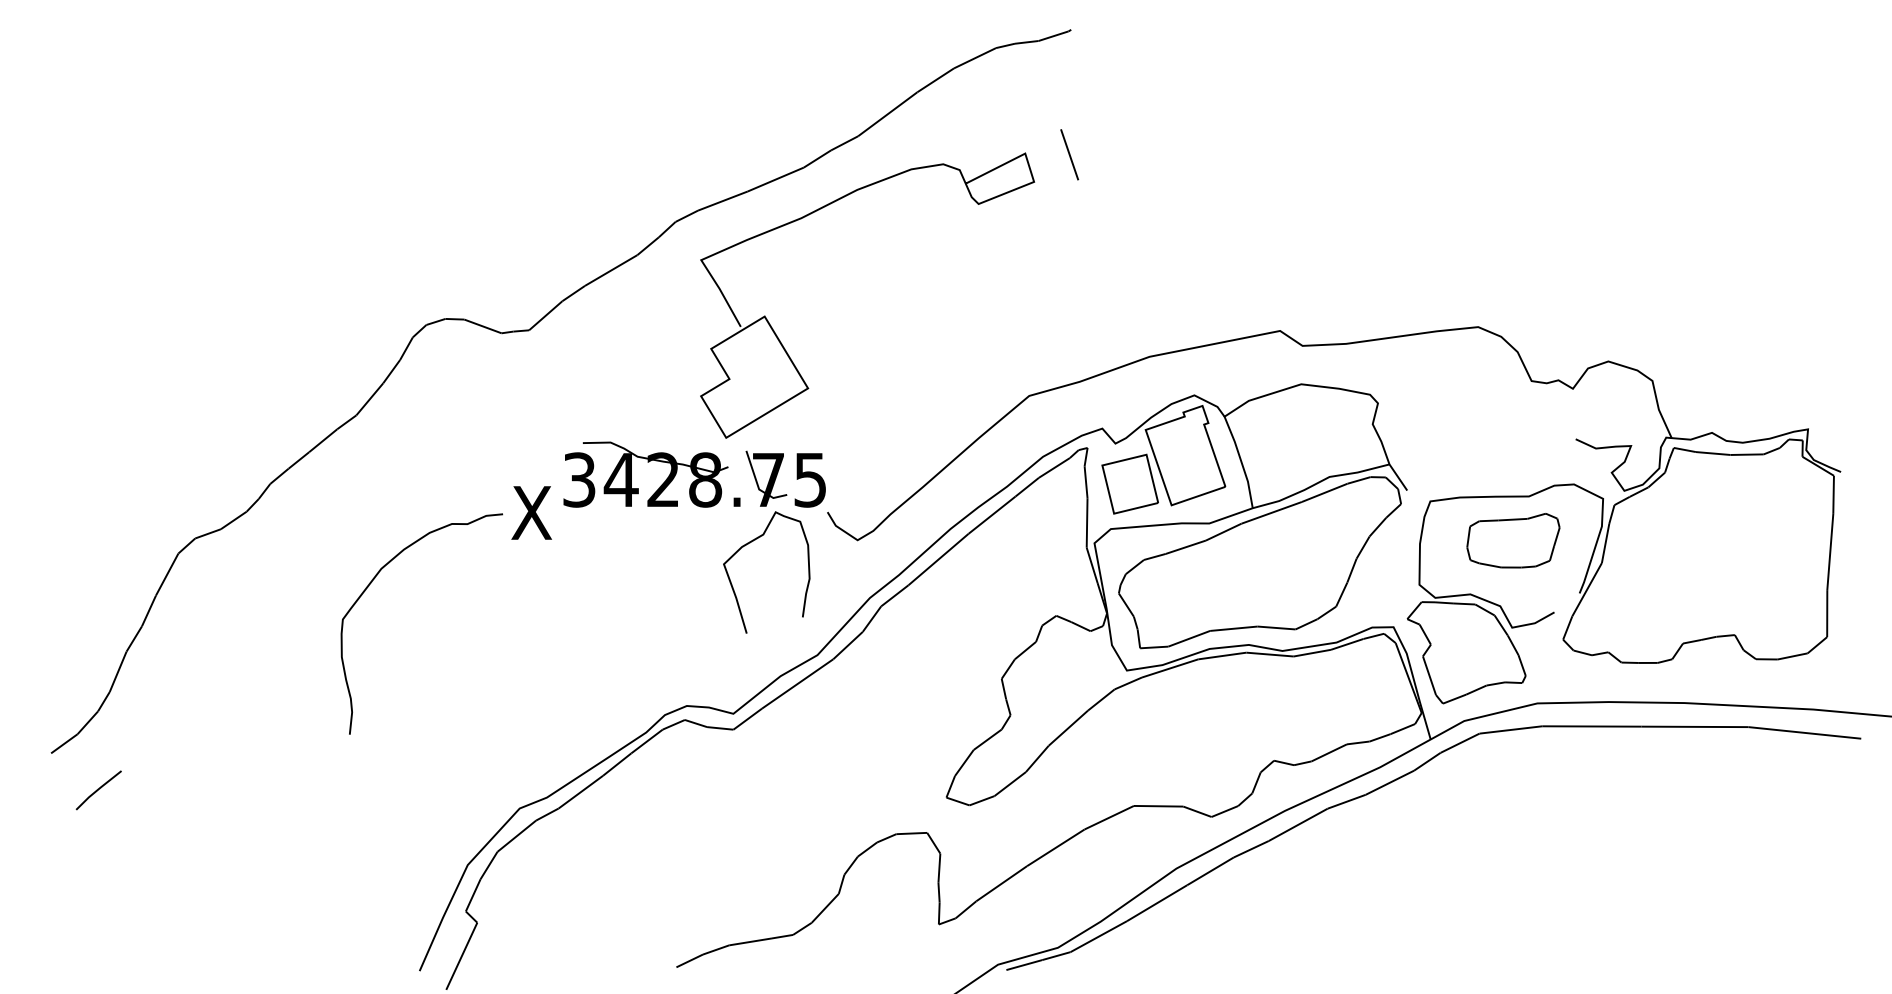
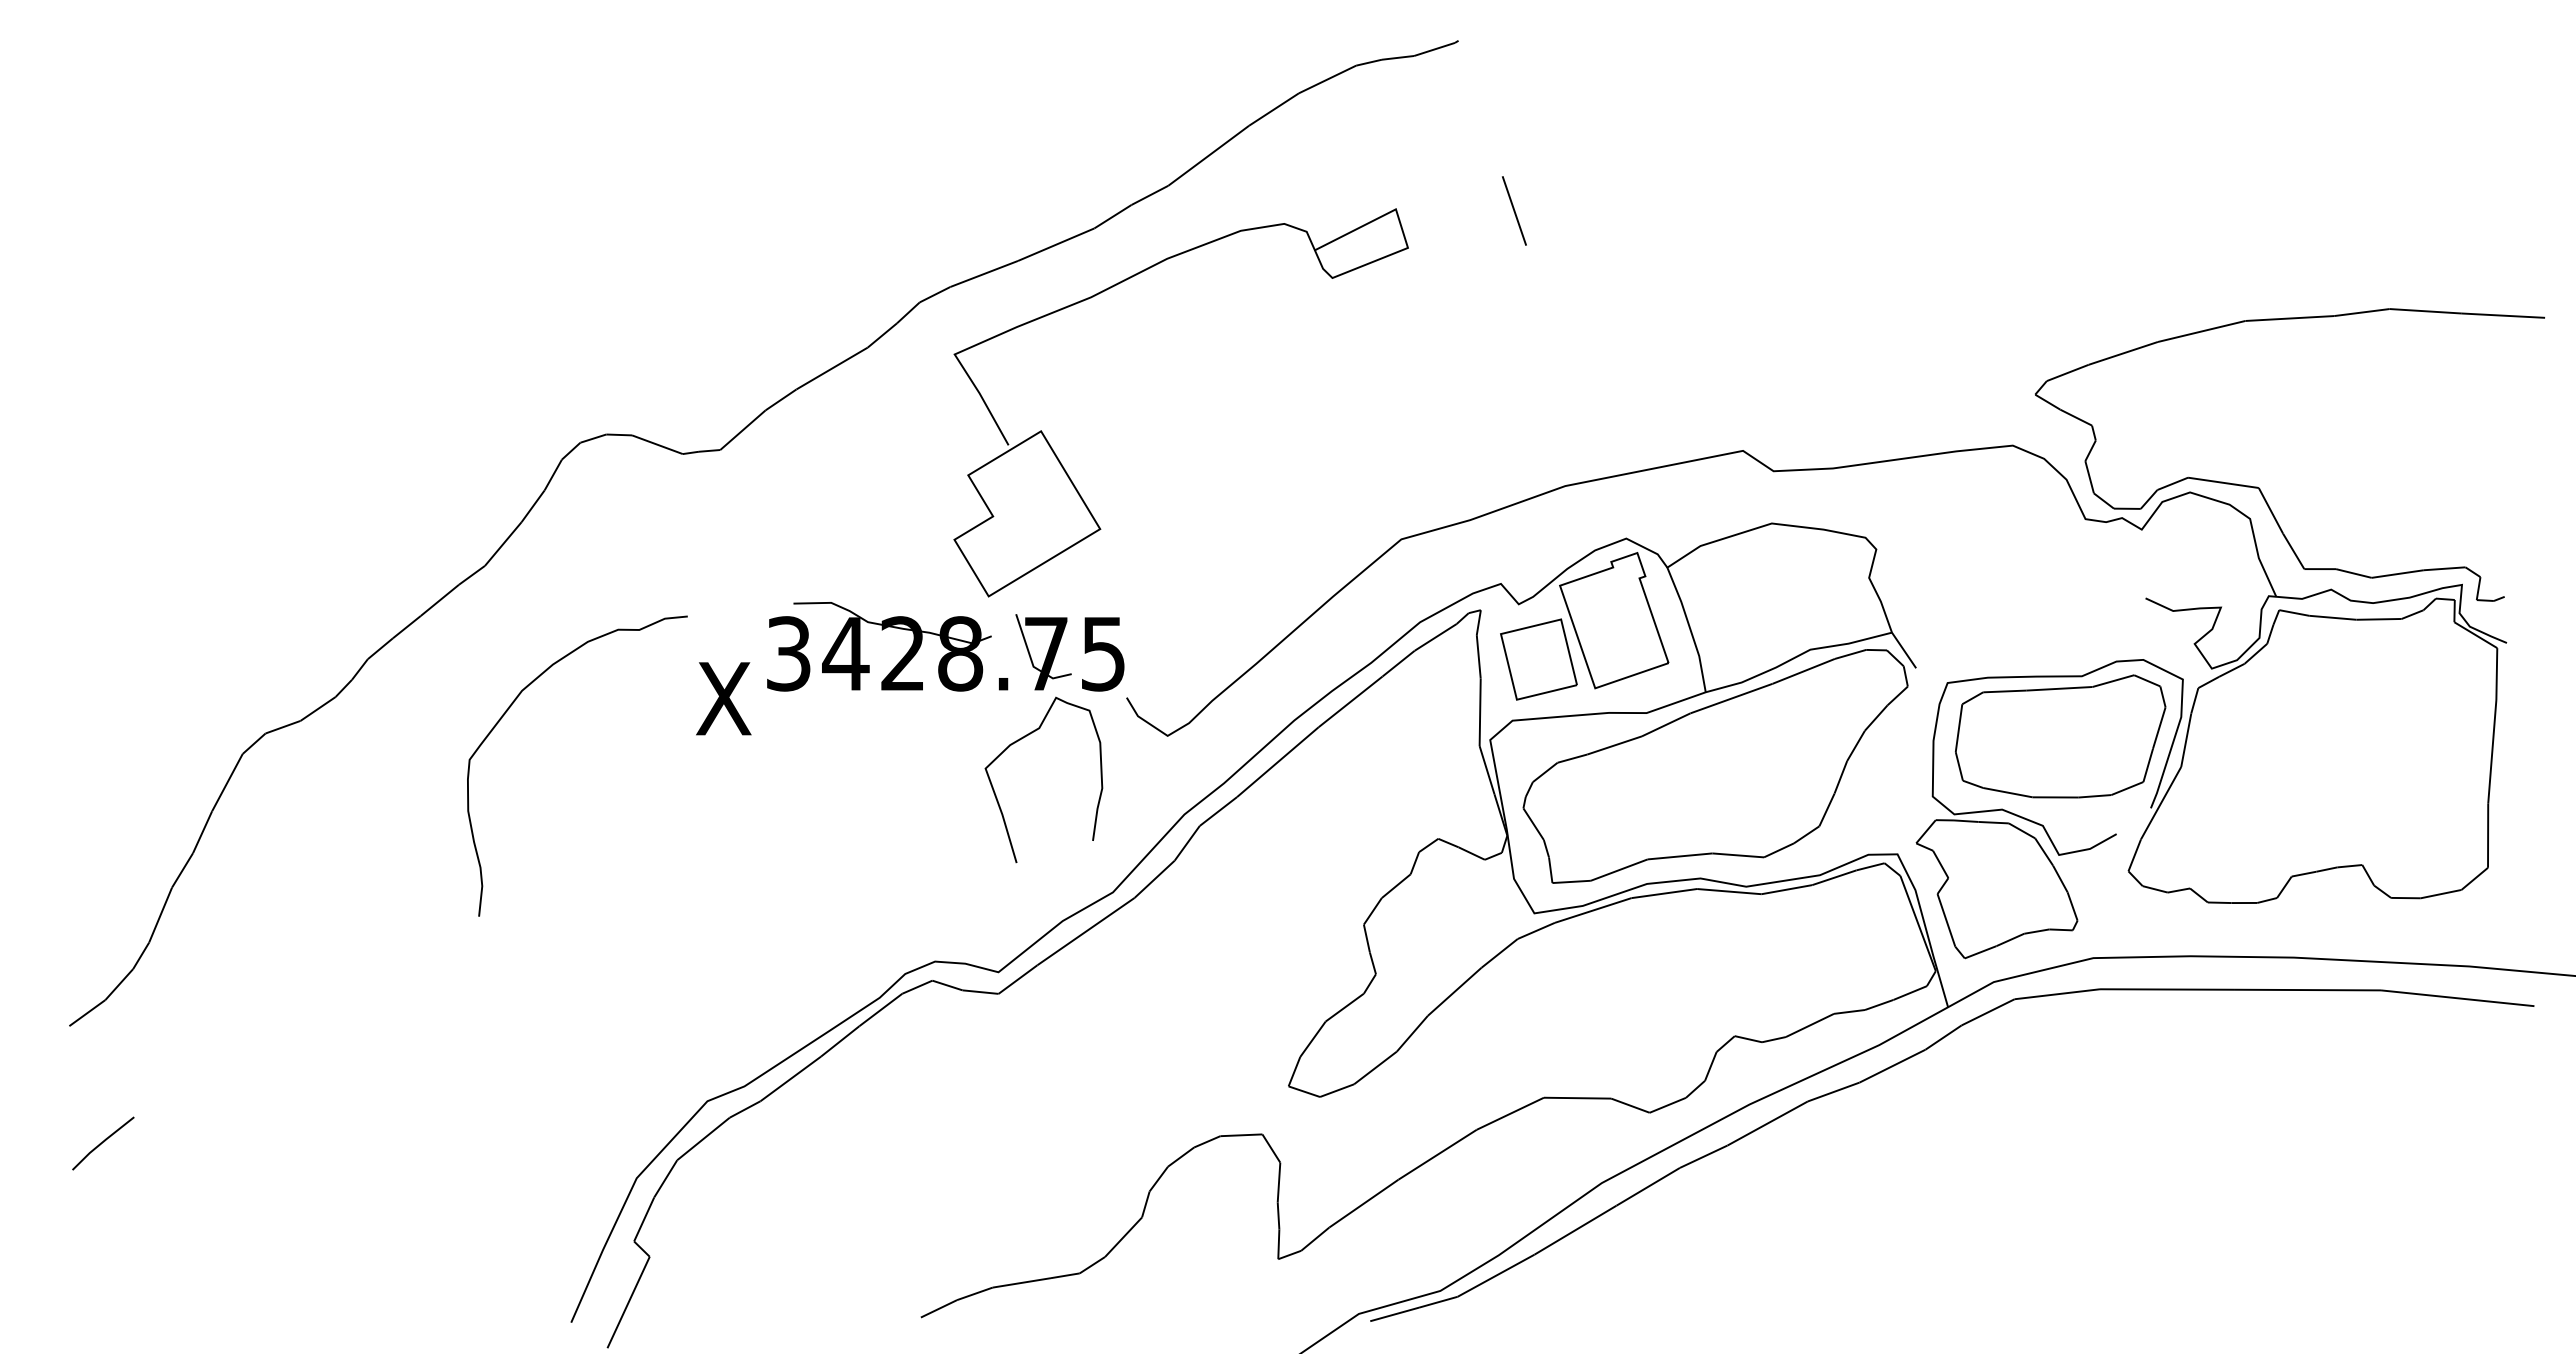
line: (1069, 154) -> (1514, 210), moved
curve: (1659, 357) -> (2259, 487), added
part: (1513, 540) -> (2060, 736), size x1.67
curve: (369, 586) -> (505, 714), moved
line: (98, 789) -> (103, 1142), moved

